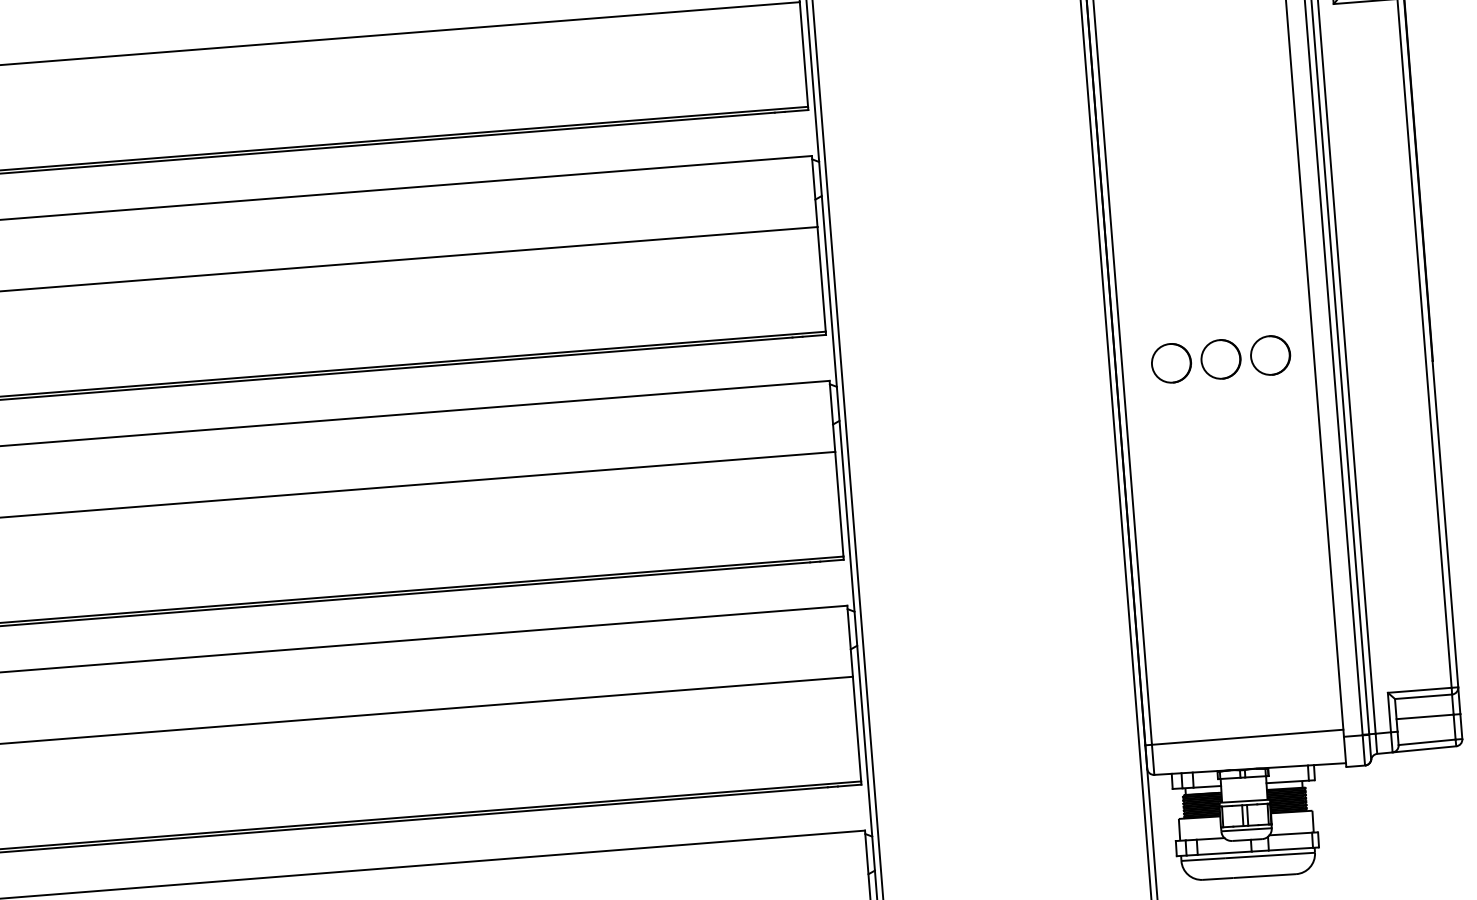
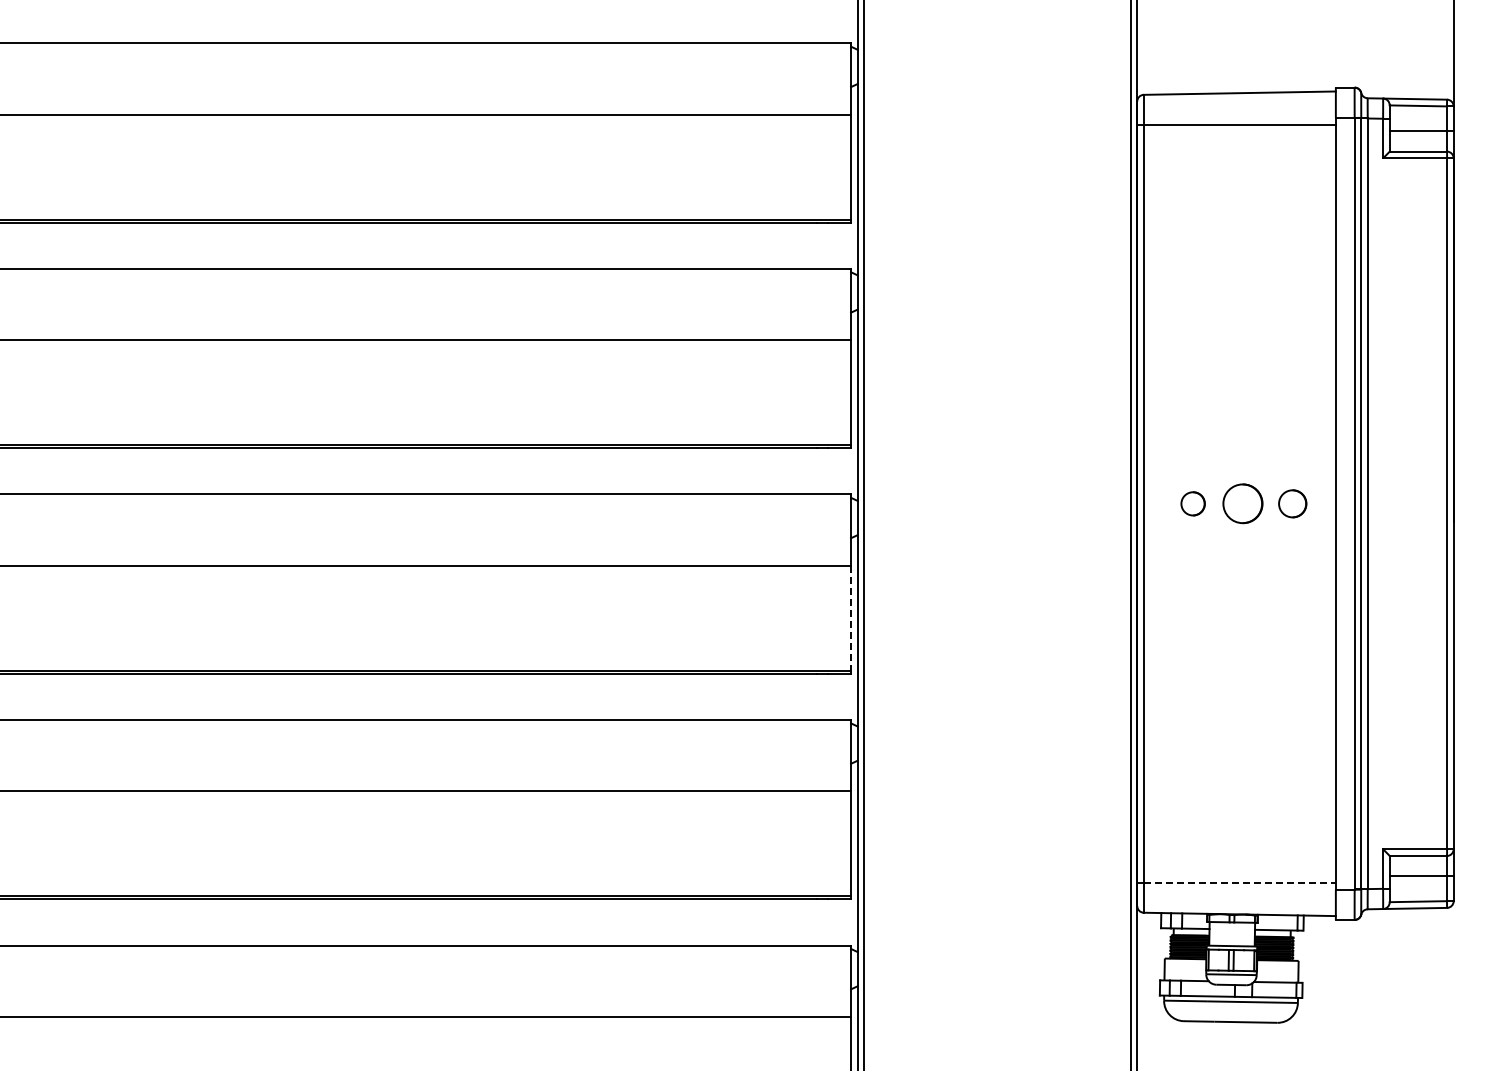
part: (1270, 355) -> (1292, 503), size x0.7
part: (1170, 363) -> (1192, 503), size x0.6
line: (839, 504) -> (851, 618), solid -> dashed
line: (1248, 737) -> (1240, 882), solid -> dashed

